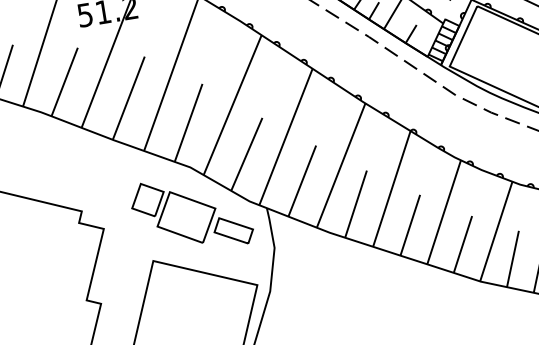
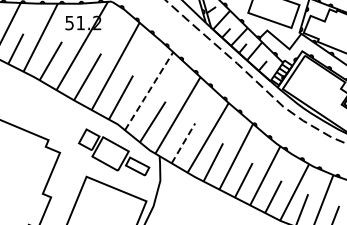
line: (233, 105) -> (149, 91), solid -> dashed
line: (302, 179) -> (183, 142), solid -> dashed

